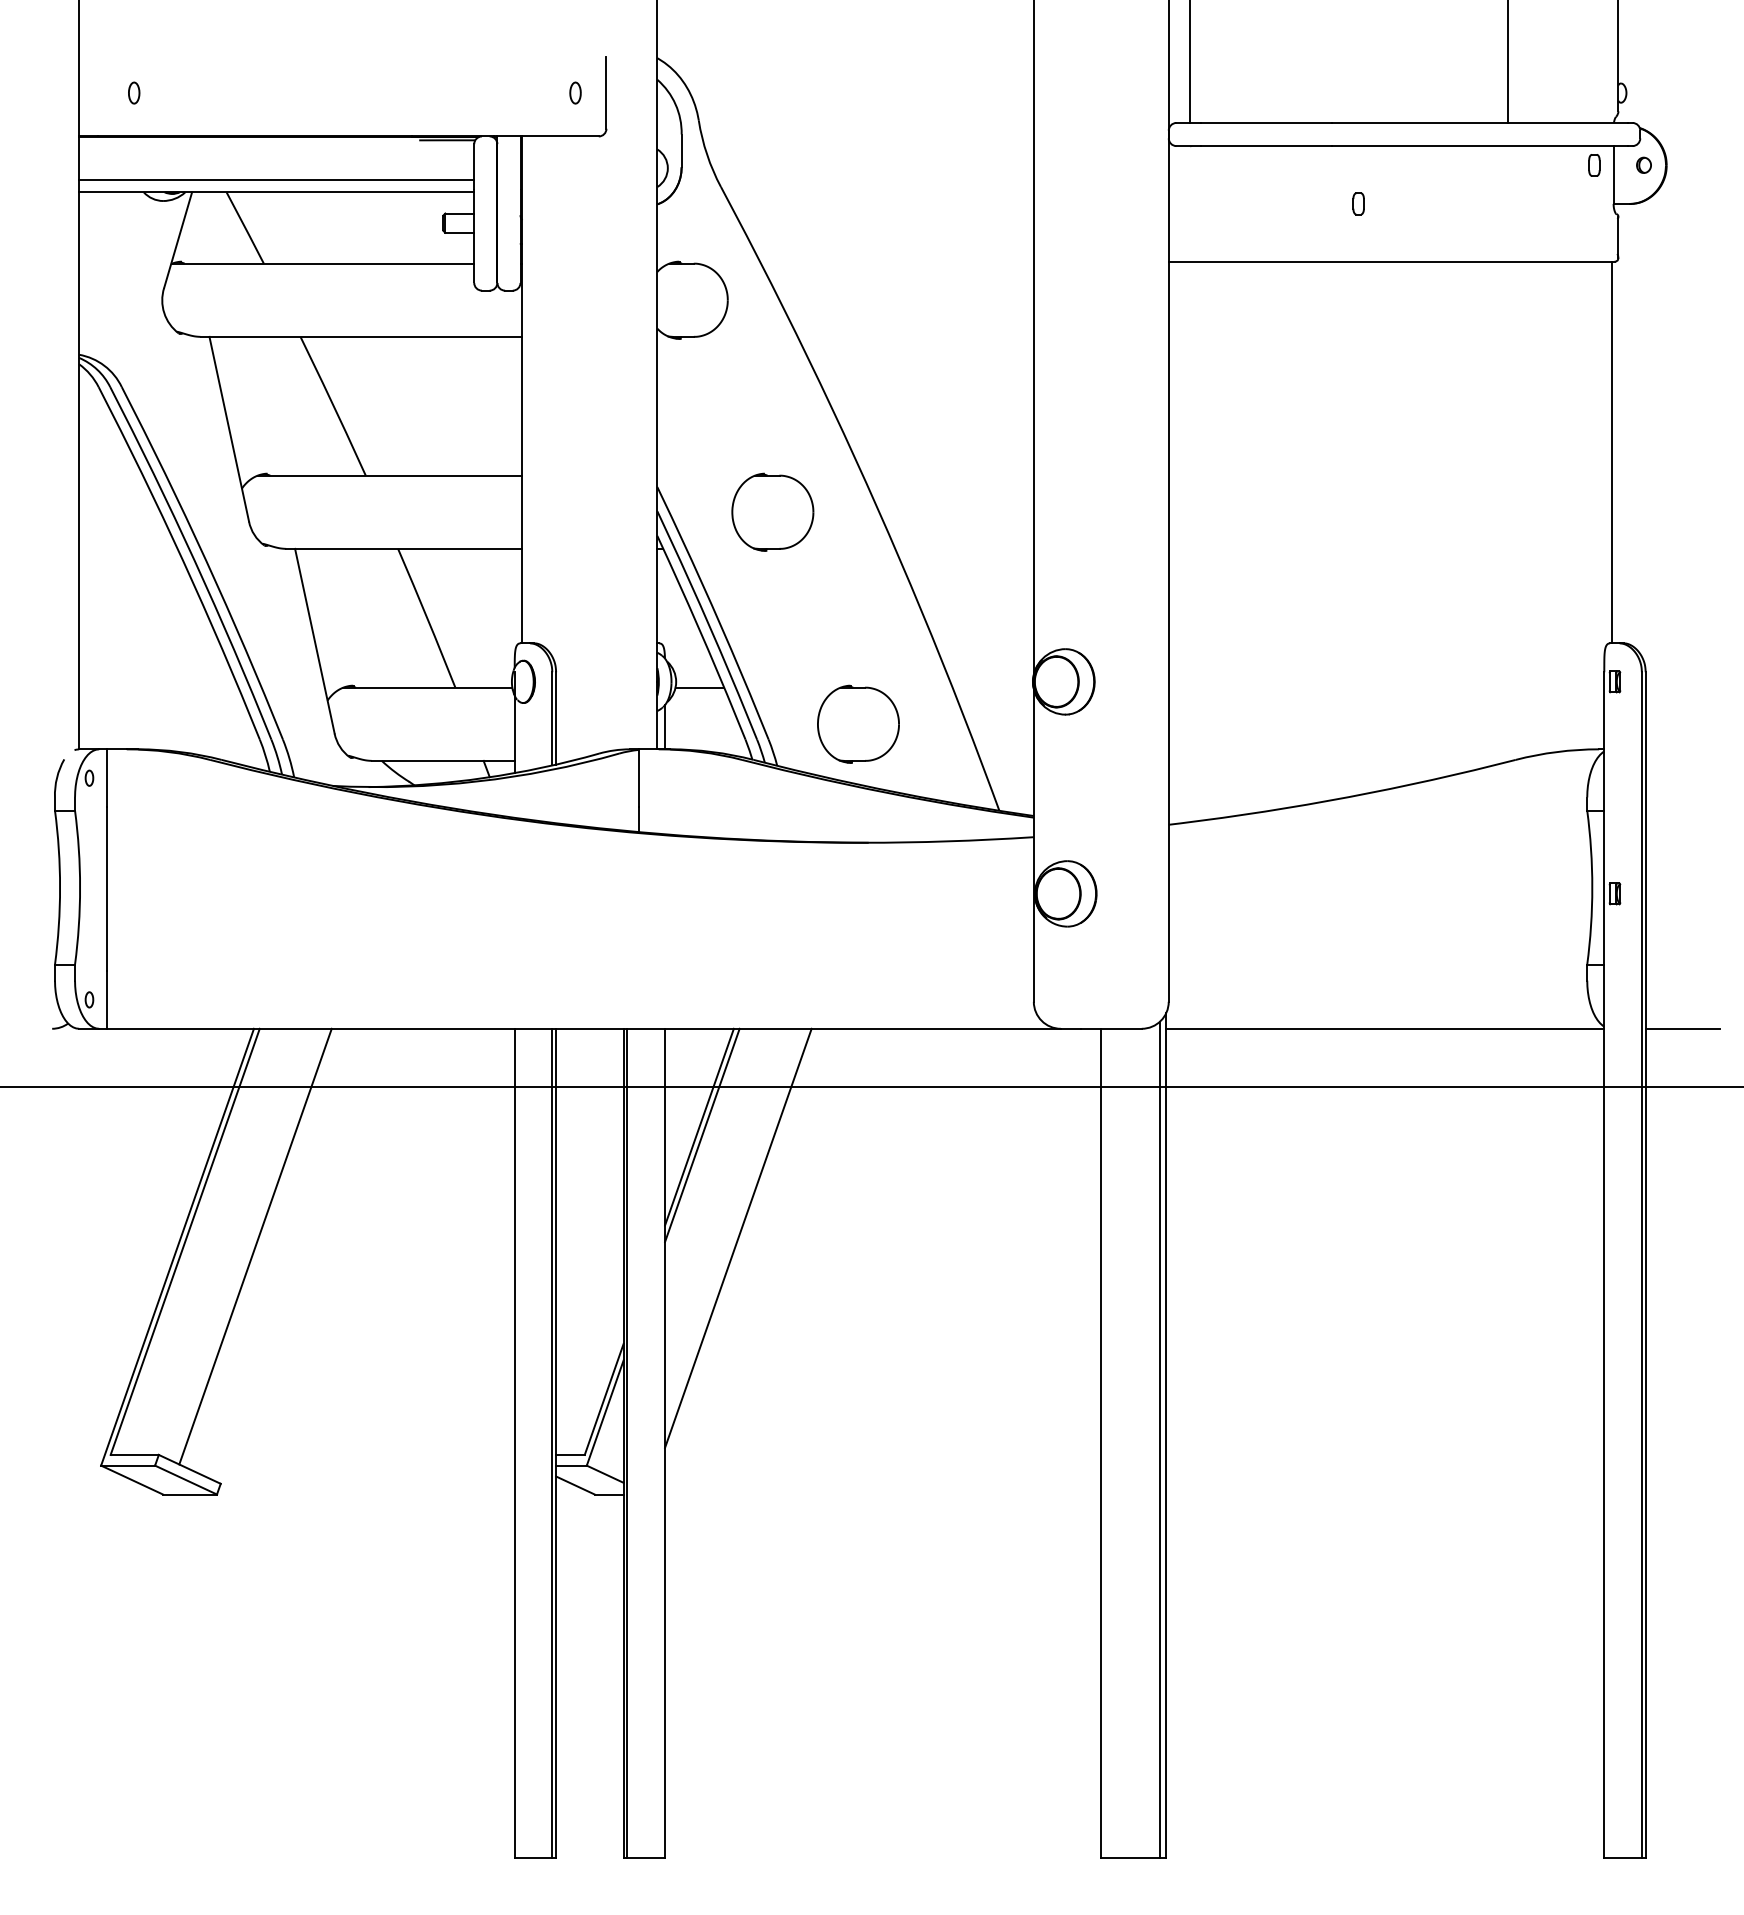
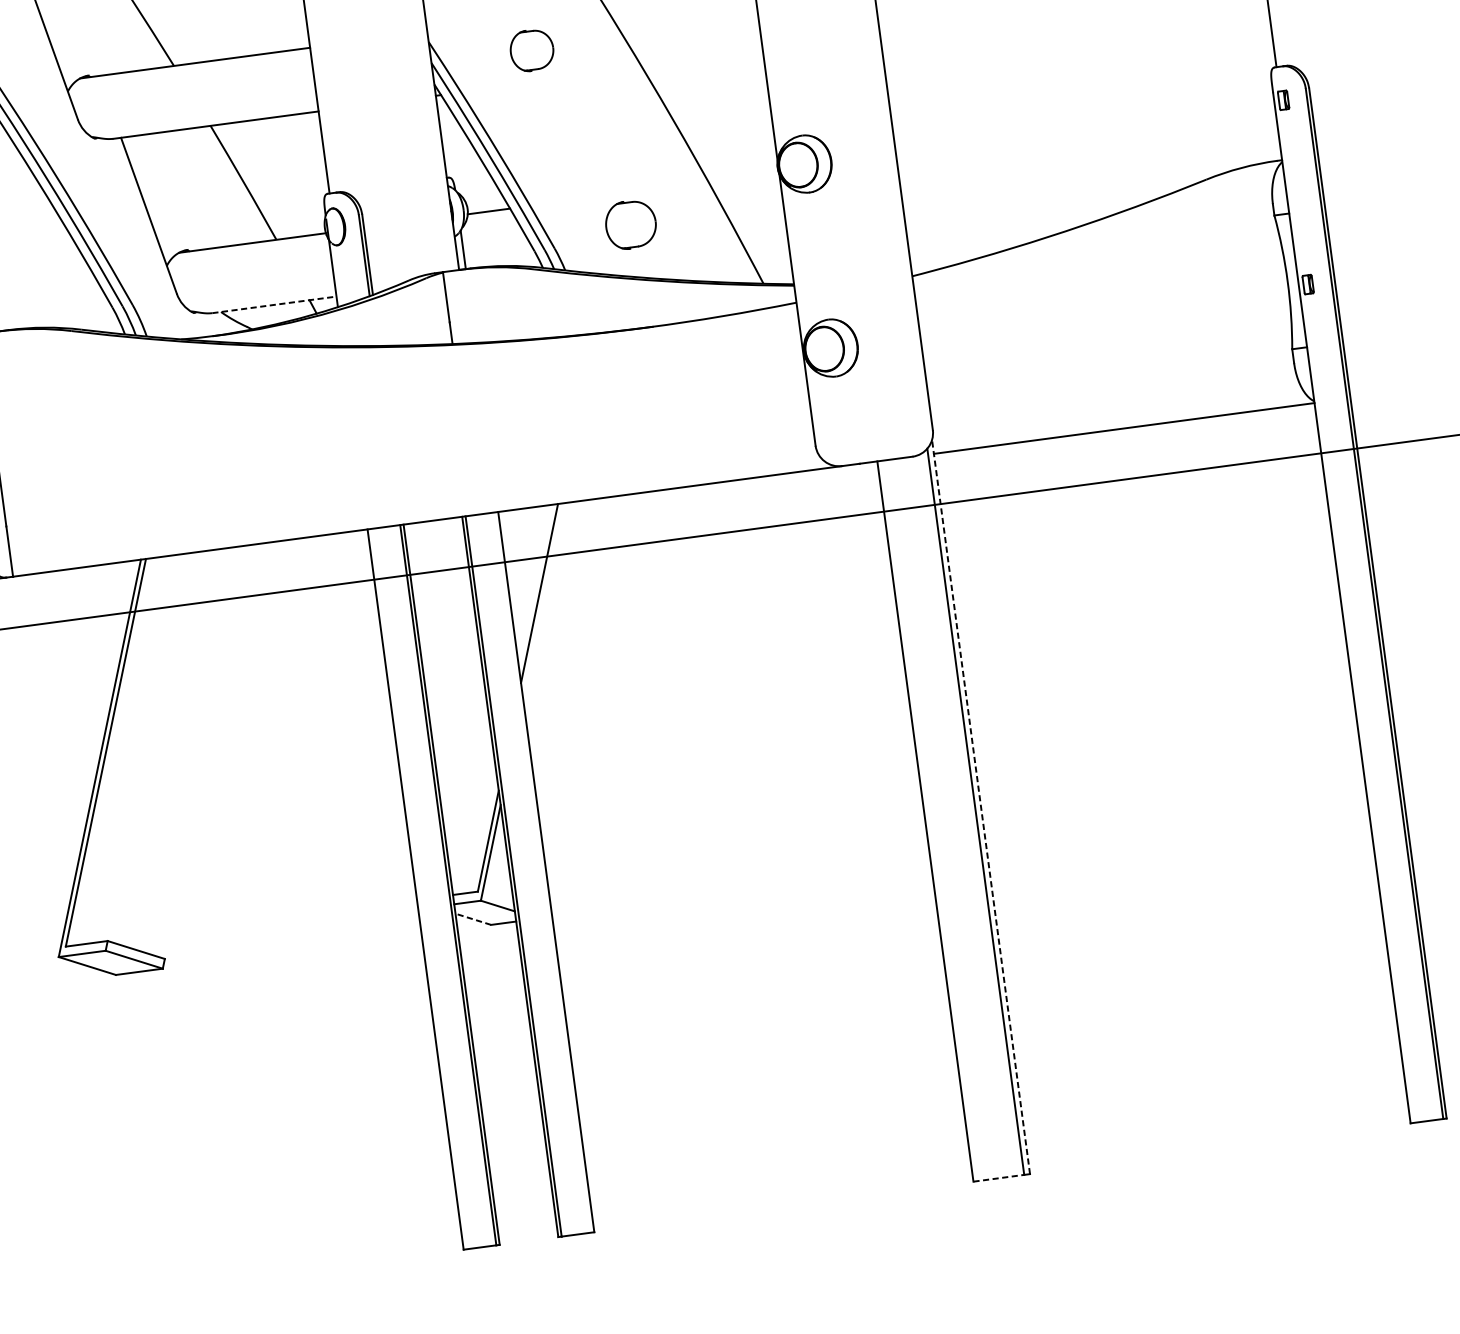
part: (772, 511) -> (531, 49), size x0.6
part: (858, 723) -> (630, 224), size x0.7
line: (443, 760) -> (274, 304), solid -> dashed
line: (1682, 1028) -> (1382, 393), removed
line: (702, 1135) -> (543, 600), removed
line: (738, 1237) -> (586, 684), removed
line: (255, 1246) -> (167, 748), removed
line: (1166, 1434) -> (981, 806), solid -> dashed
line: (575, 1485) -> (473, 919), solid -> dashed
line: (1130, 1857) -> (998, 1178), solid -> dashed

